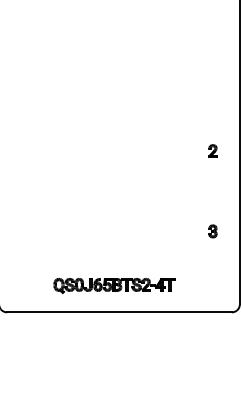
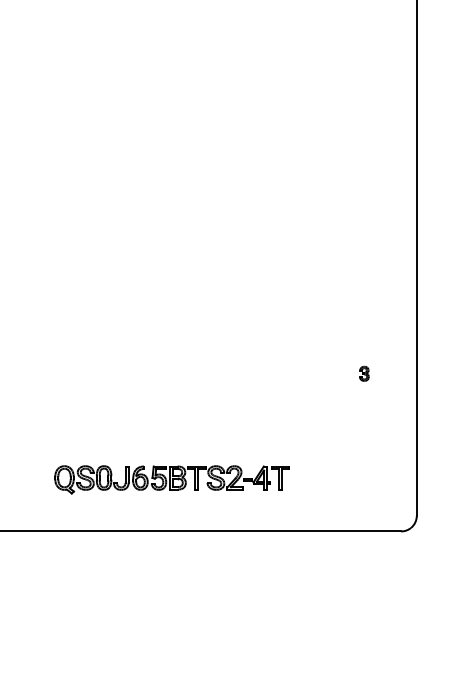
part: (212, 150) -> (363, 216), removed
part: (212, 231) -> (363, 373), size x0.6

